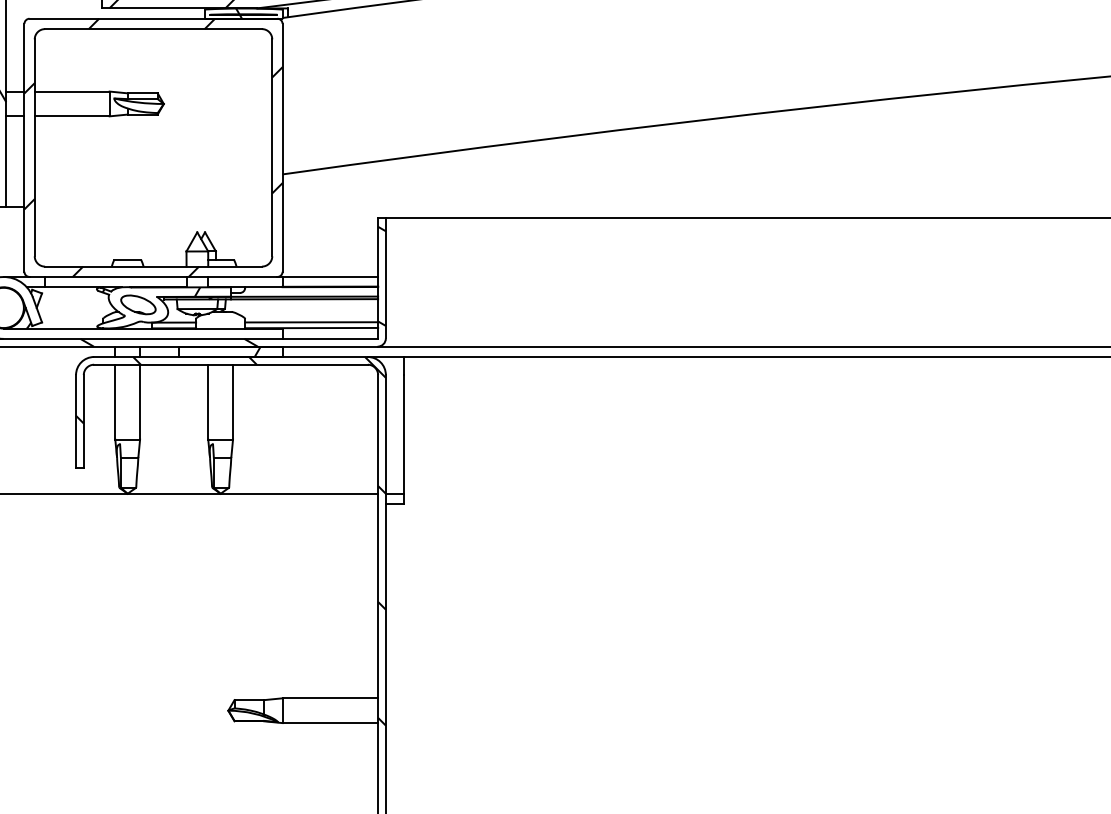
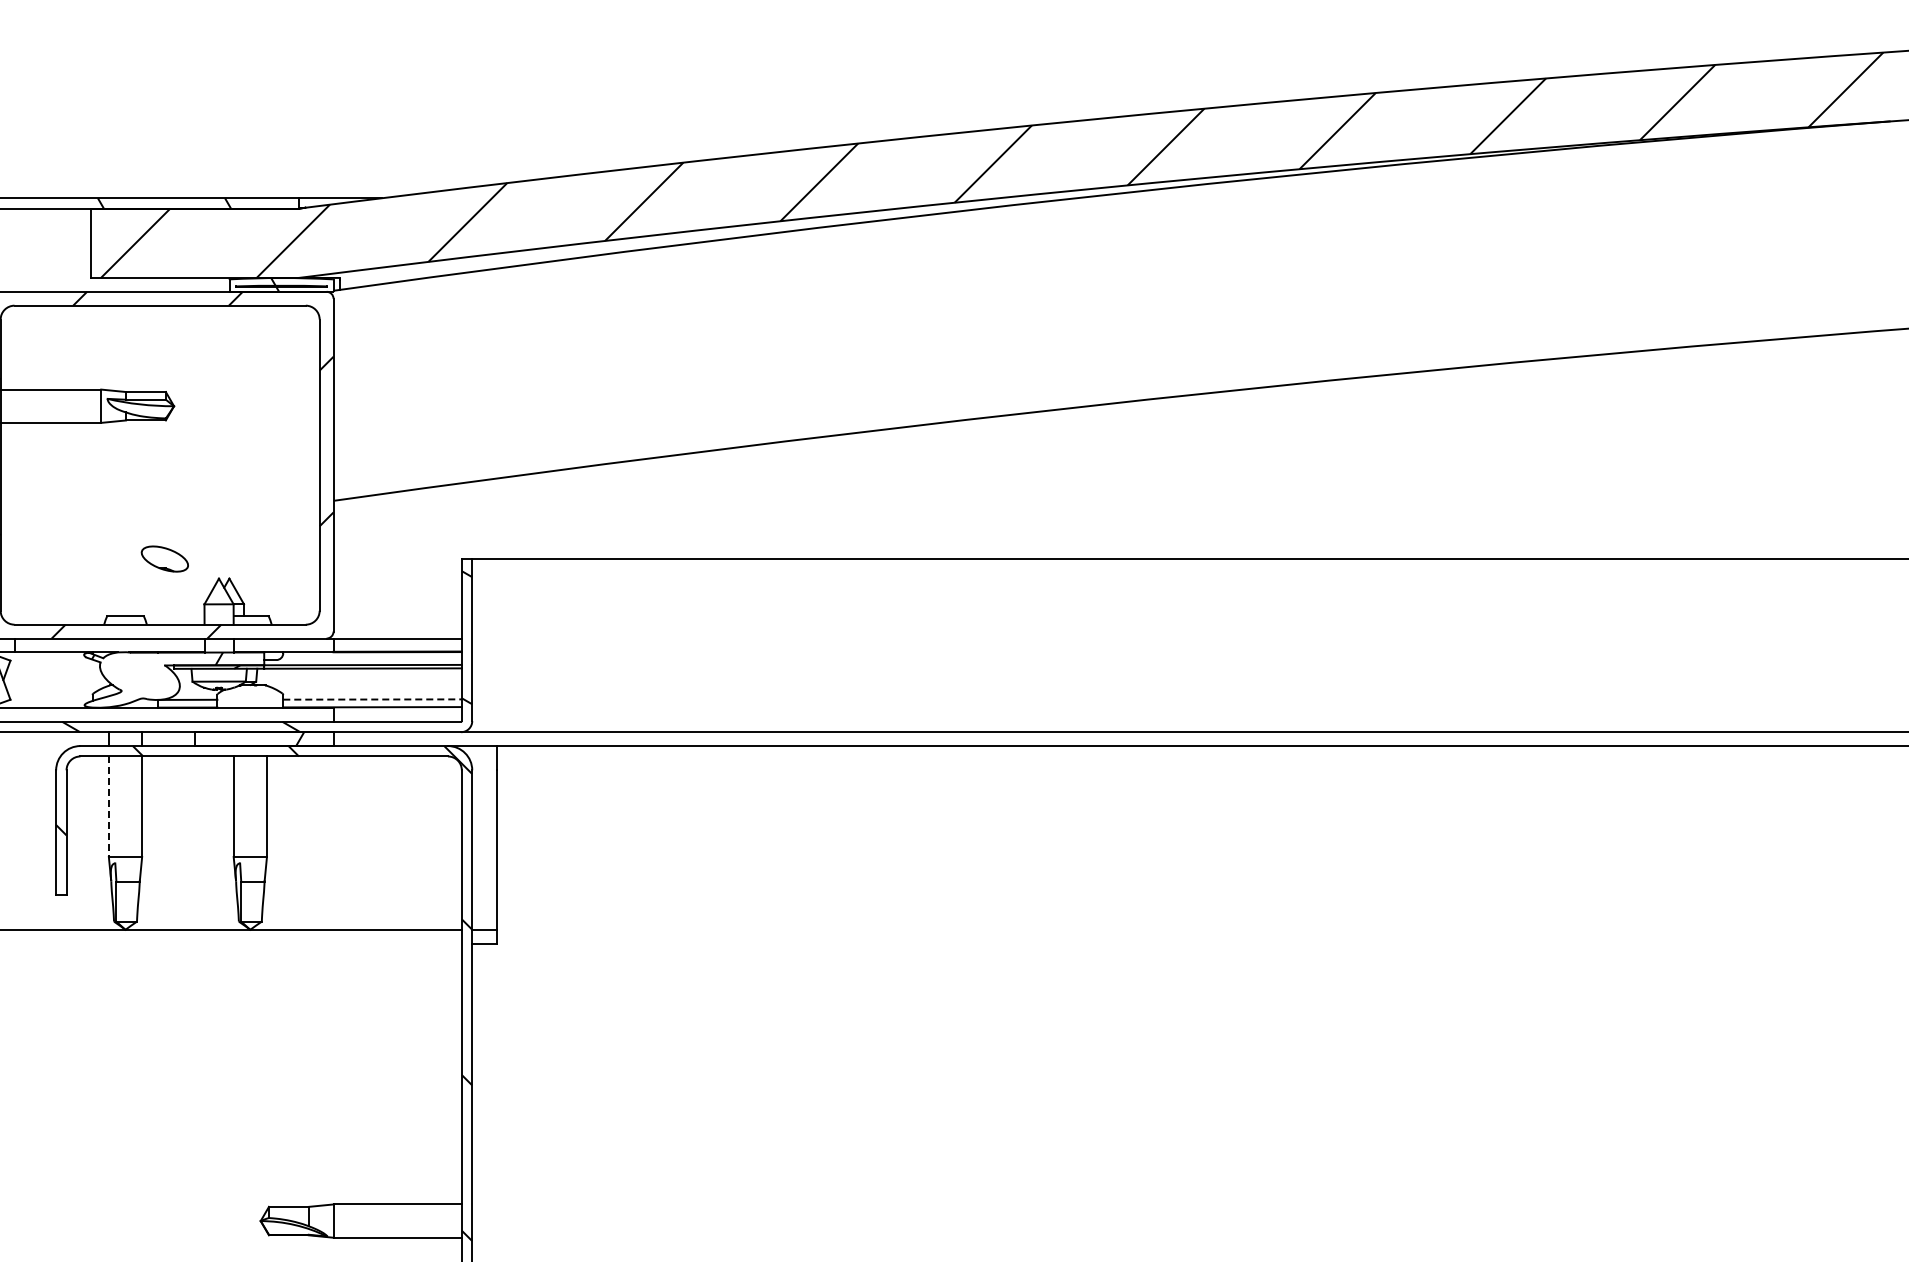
part: (138, 304) -> (164, 558), moved
line: (312, 322) -> (373, 699), solid -> dashed
line: (115, 402) -> (108, 807), solid -> dashed

